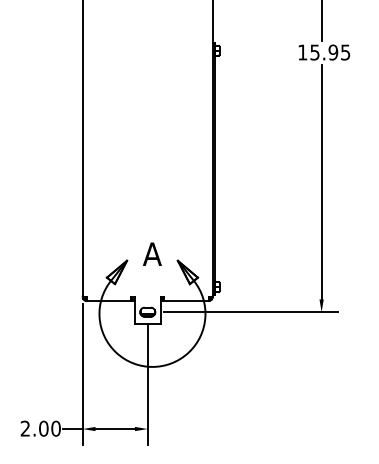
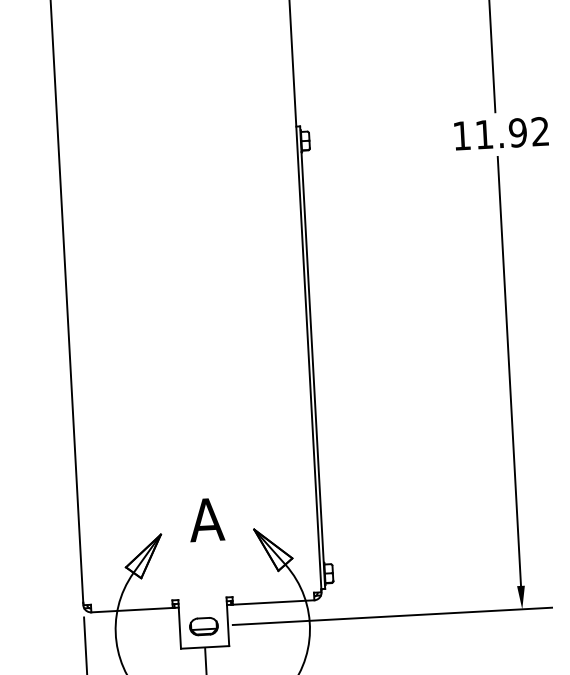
text: (330, 52) -> (512, 133), 15.95 -> 11.92

